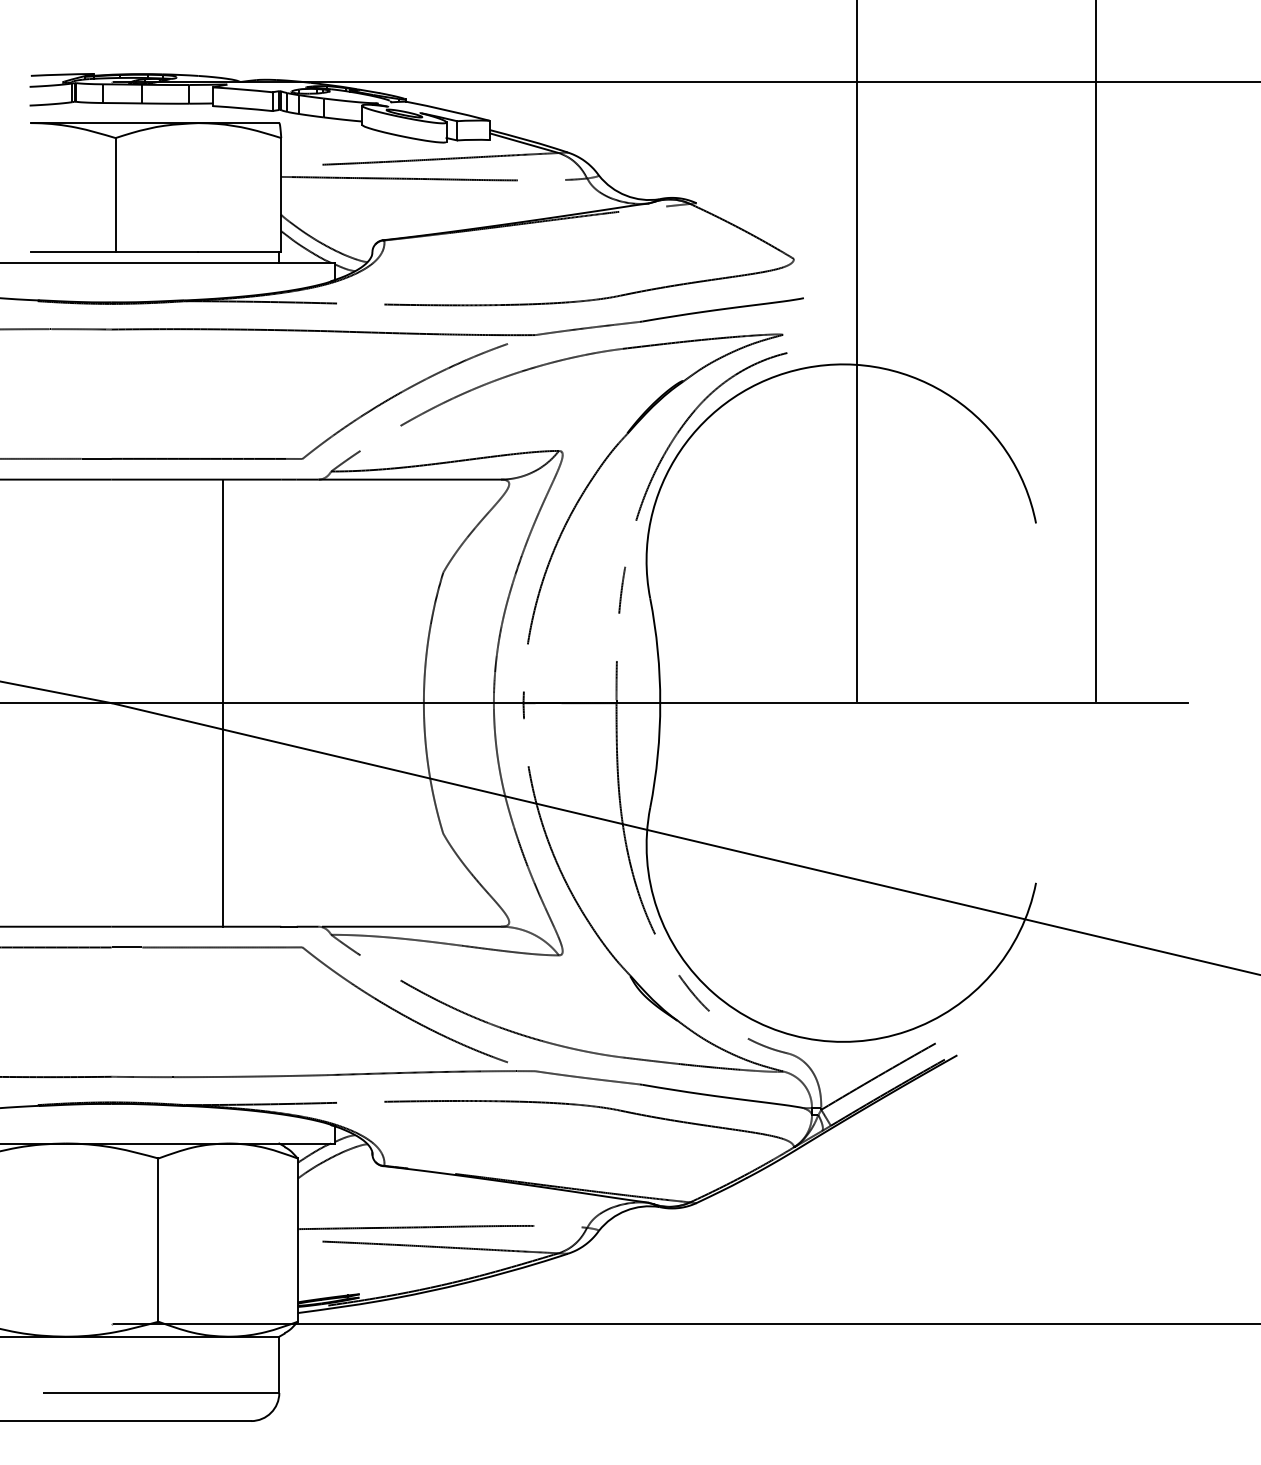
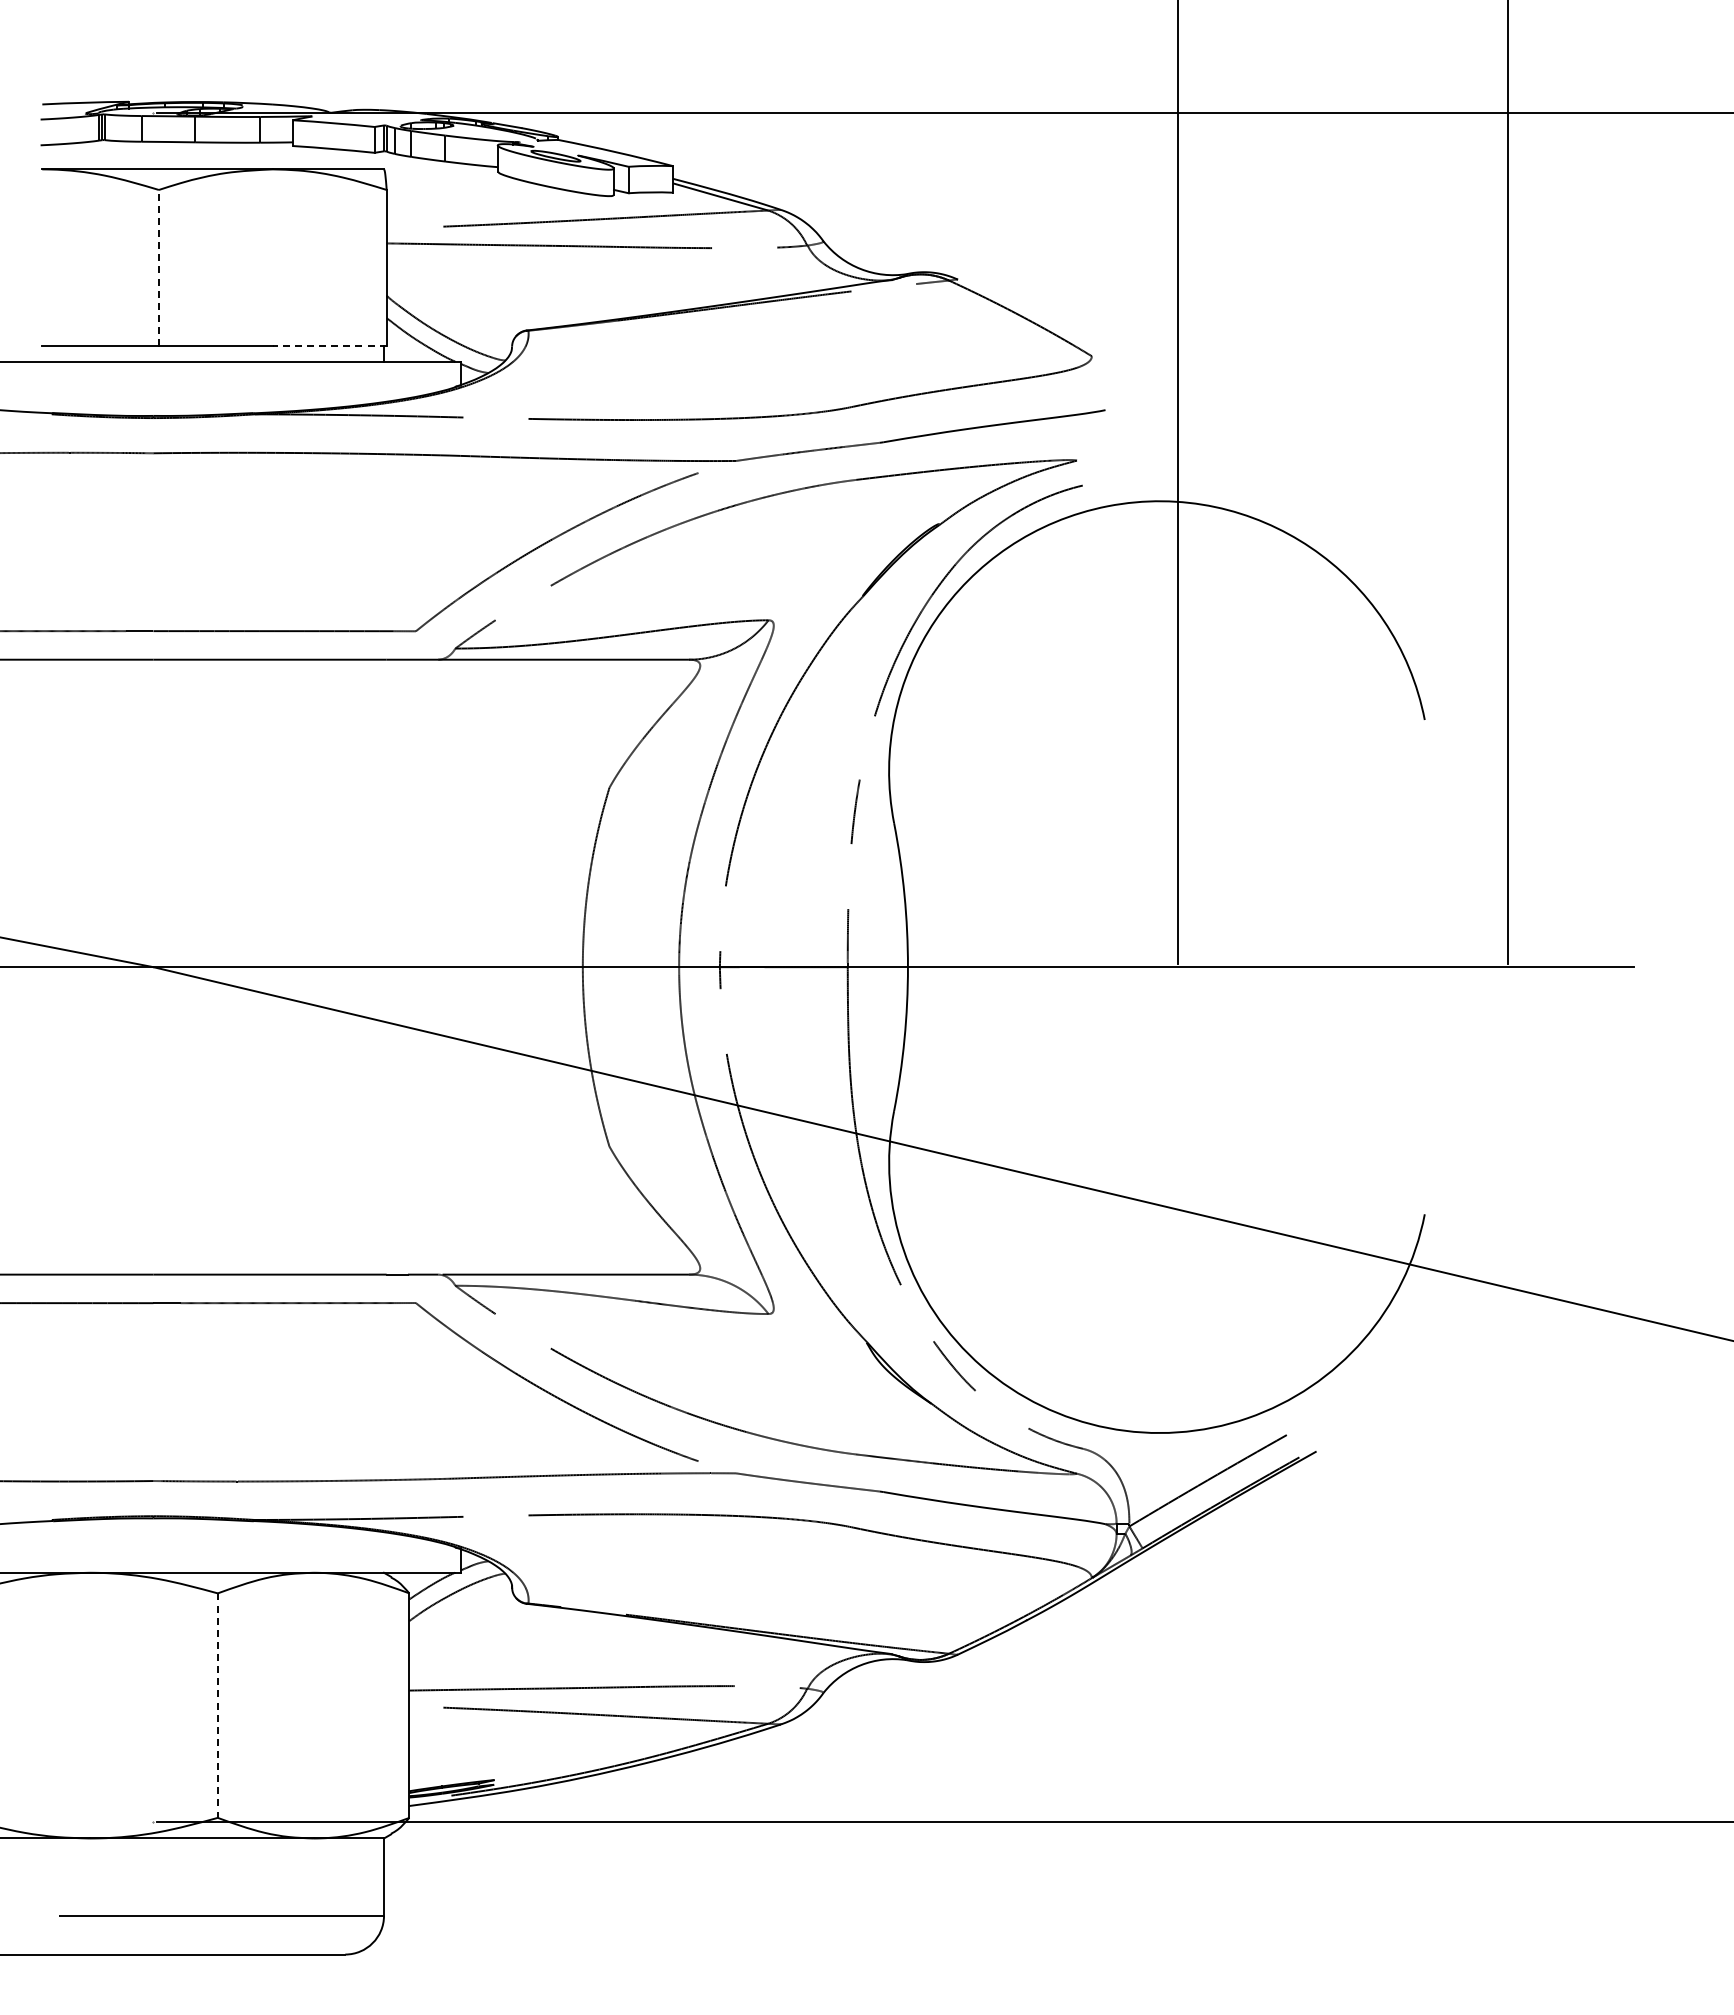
line: (115, 194) -> (158, 267), solid -> dashed
line: (239, 251) -> (329, 346), solid -> dashed
line: (223, 702) -> (307, 966), removed
line: (158, 1240) -> (217, 1706), solid -> dashed

